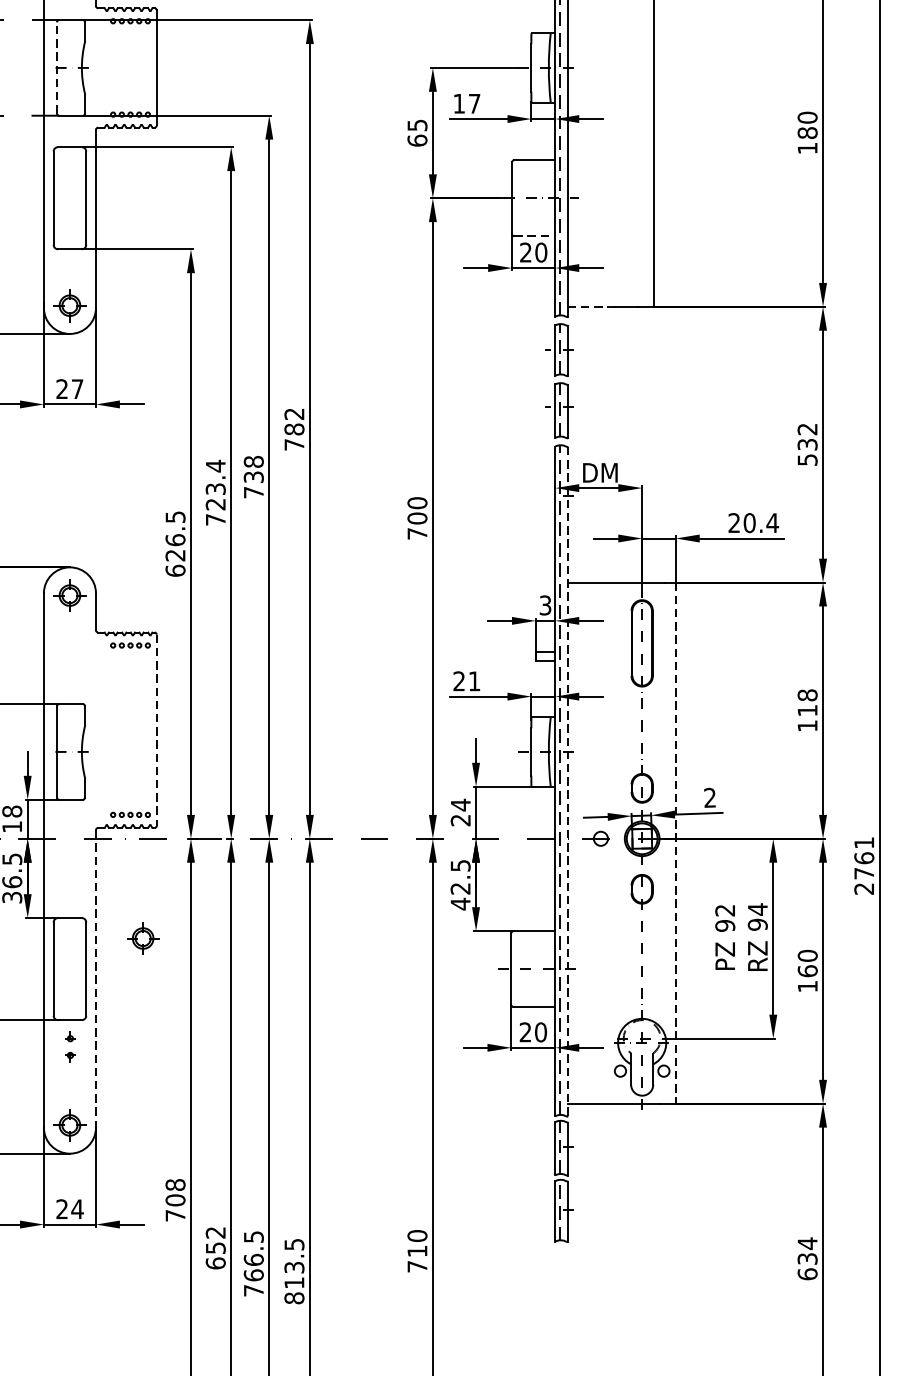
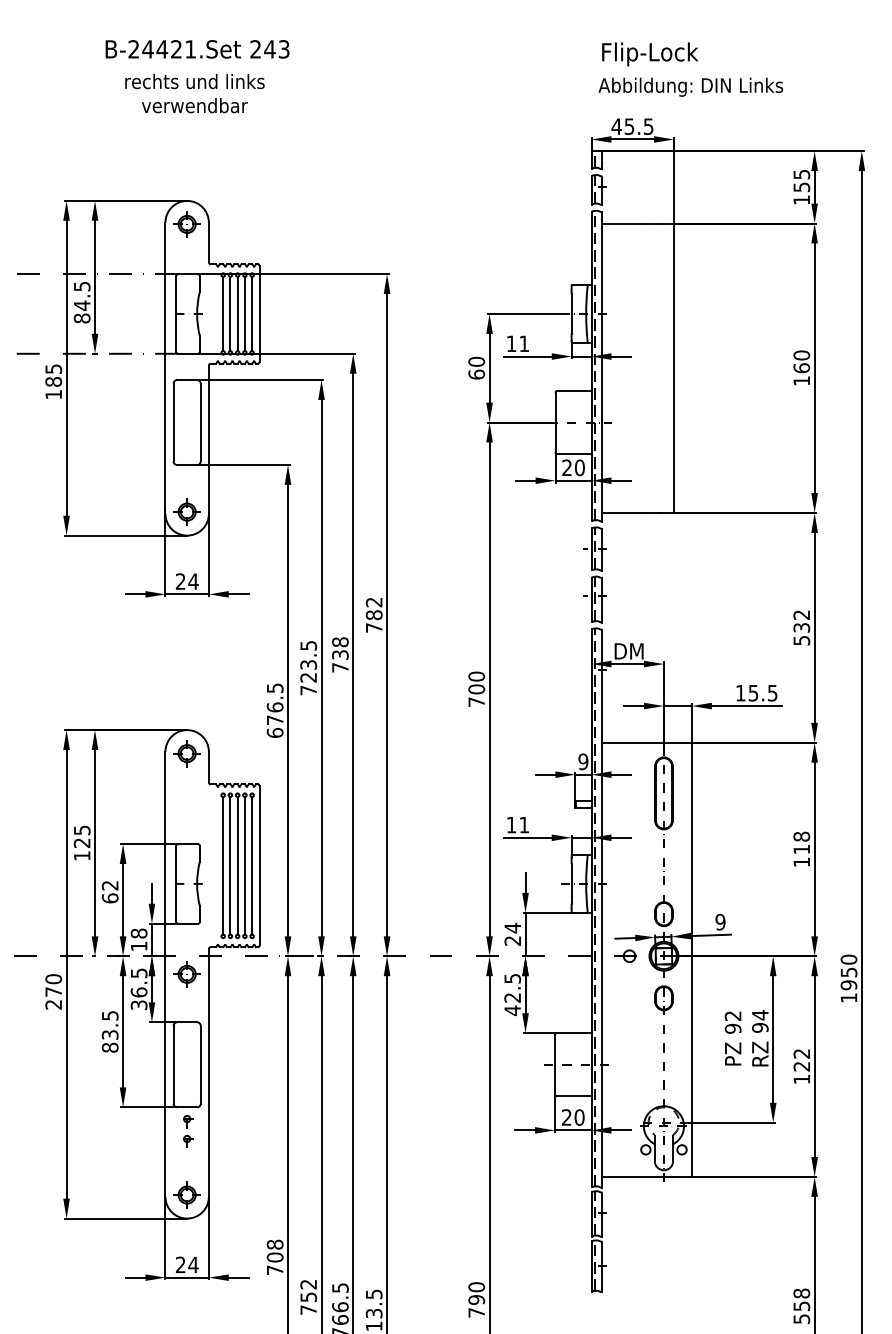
line: (113, 67) -> (223, 313), added
line: (121, 67) -> (230, 313), added
line: (130, 67) -> (237, 313), added
line: (138, 67) -> (244, 313), added
line: (148, 67) -> (252, 313), added
line: (57, 68) -> (176, 314), dashed -> solid
text: (473, 103) -> (523, 343), 17 -> 11
text: (417, 124) -> (476, 361), 65 -> 60
text: (807, 133) -> (801, 368), 180 -> 160
line: (534, 236) -> (574, 454), dashed -> solid
line: (592, 307) -> (622, 513), dashed -> solid
text: (77, 389) -> (193, 581), 27 -> 24
text: (215, 465) -> (308, 645), 723.4 -> 723.5
text: (753, 522) -> (756, 692), 20.4 -> 15.5
text: (174, 555) -> (274, 720), 626.5 -> 676.5
text: (545, 605) -> (583, 761), 3 -> 9
text: (459, 680) -> (511, 824), 21 -> 11
line: (113, 729) -> (223, 865), added
line: (121, 729) -> (230, 865), added
line: (130, 729) -> (237, 865), added
line: (138, 729) -> (244, 865), added
line: (148, 729) -> (252, 865), added
line: (156, 729) -> (259, 865), dashed -> solid
line: (568, 781) -> (602, 908), dashed -> solid
text: (710, 798) -> (720, 922), 2 -> 9
line: (676, 843) -> (692, 960), dashed -> solid
text: (863, 865) -> (848, 978), 2761 -> 1950
part: (142, 938) -> (186, 974), moved
text: (807, 962) -> (801, 1059), 160 -> 122
line: (95, 978) -> (208, 1072), dashed -> solid
part: (71, 1049) -> (188, 1131), size x1.43
text: (417, 1251) -> (476, 1300), 710 -> 790
text: (807, 1259) -> (801, 1306), 634 -> 558
text: (215, 1262) -> (308, 1309), 652 -> 752

